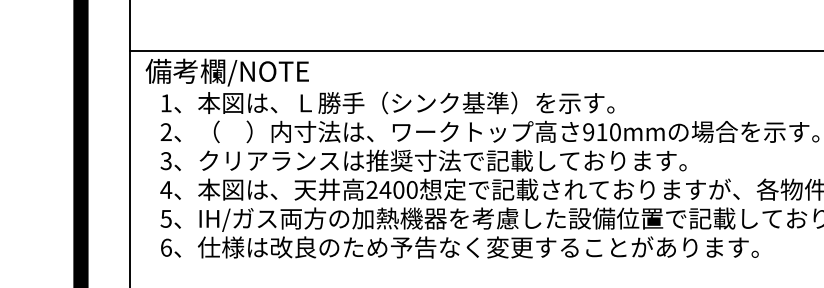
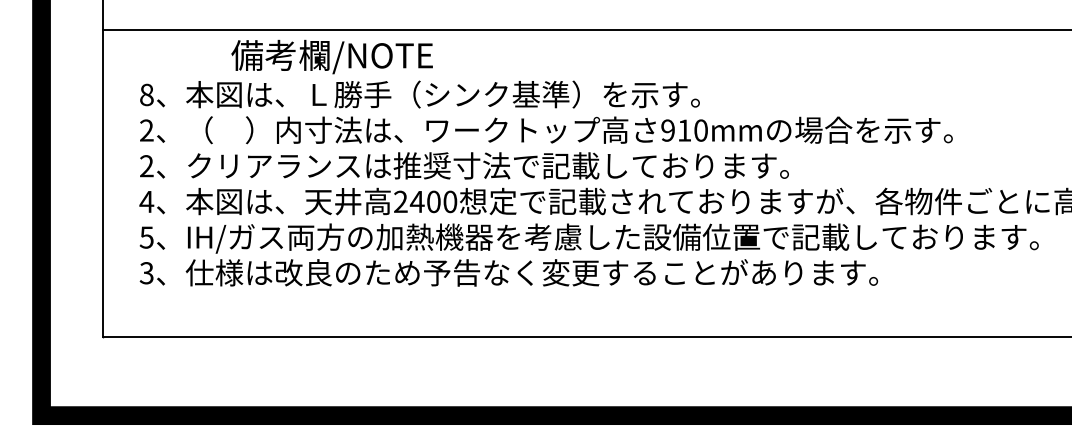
text: (226, 72) -> (331, 56), moved
text: (166, 102) -> (146, 94), 1 -> 8
text: (166, 161) -> (146, 166), 3 -> 2
text: (166, 248) -> (146, 273), 6 -> 3

